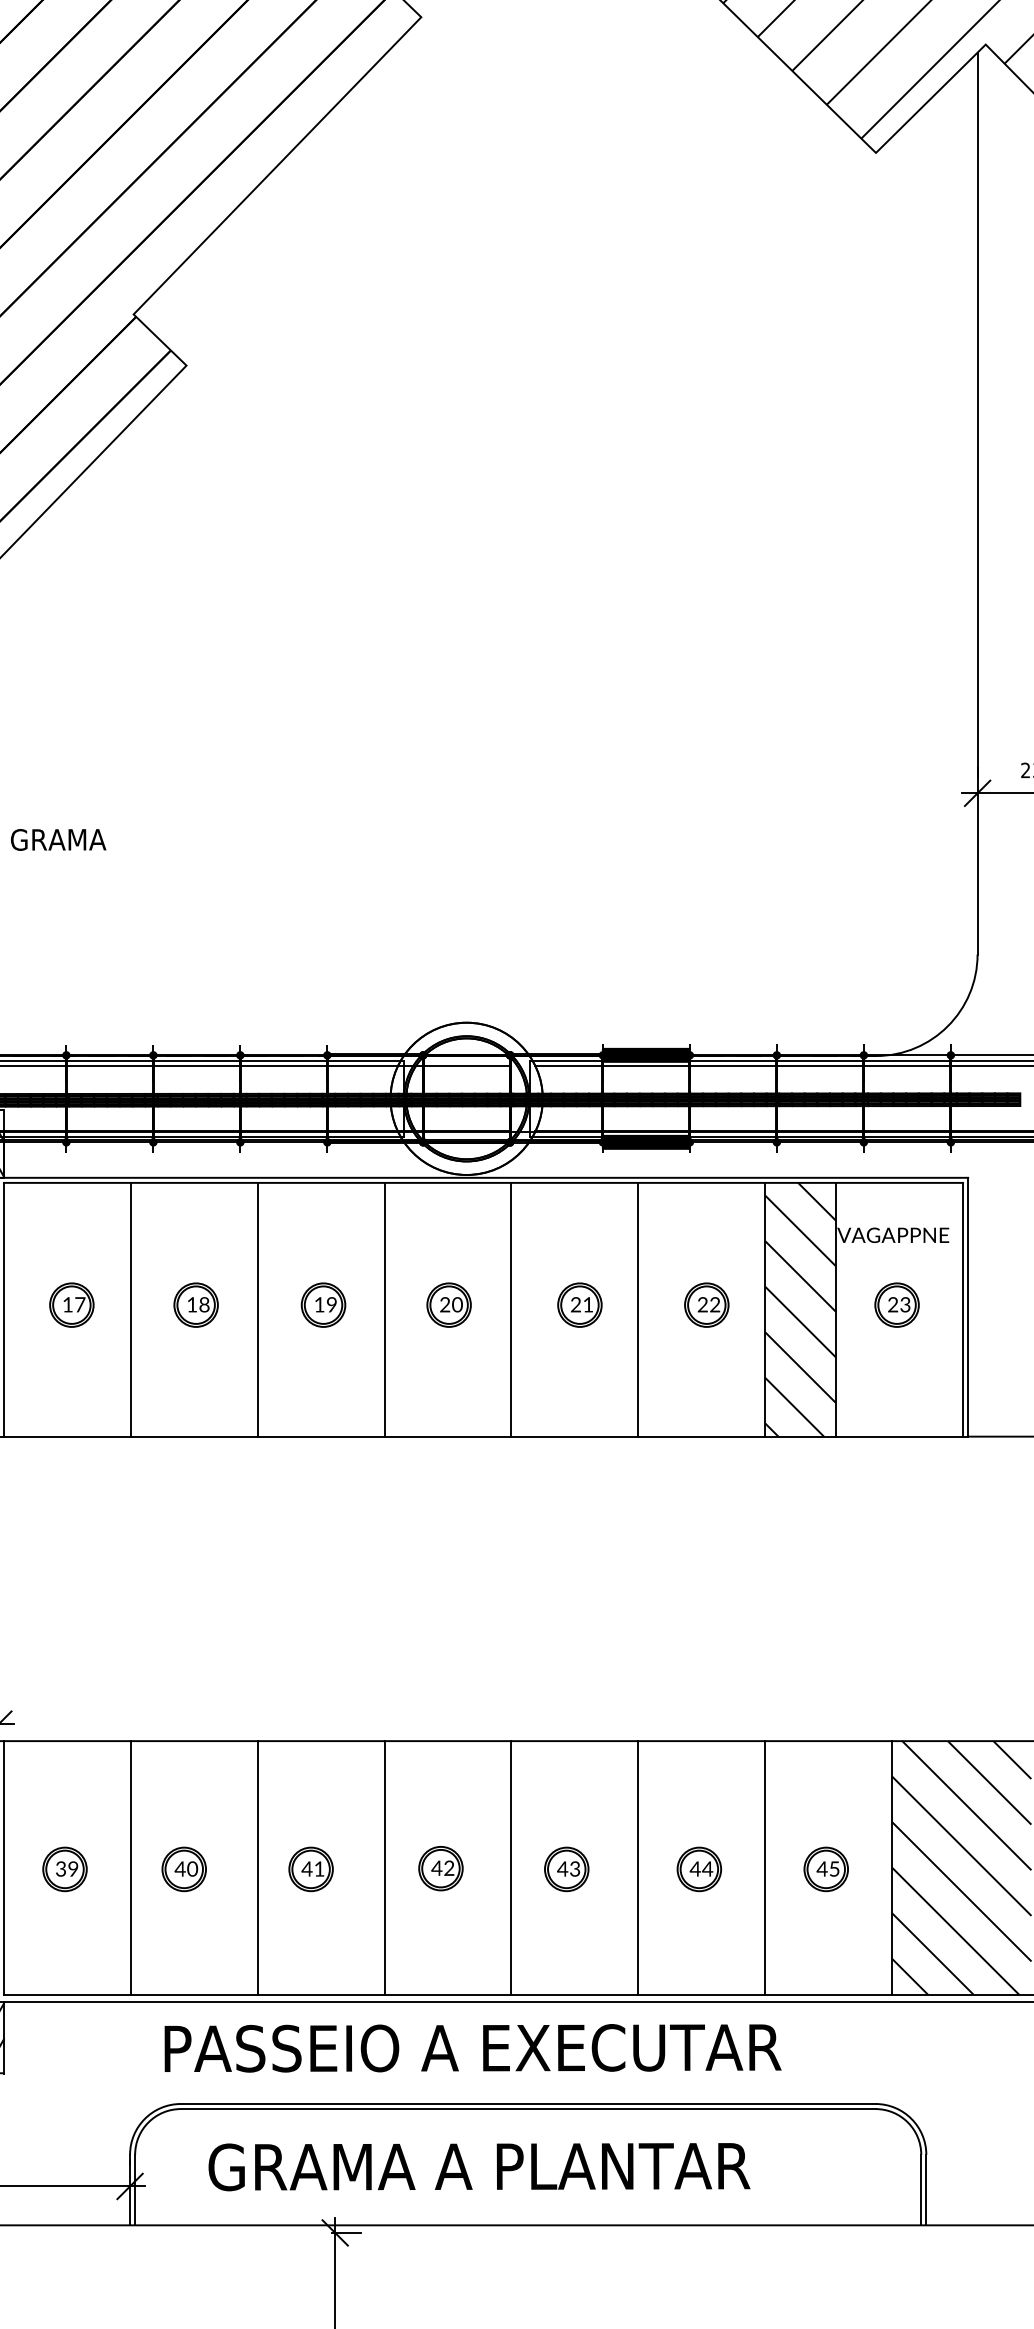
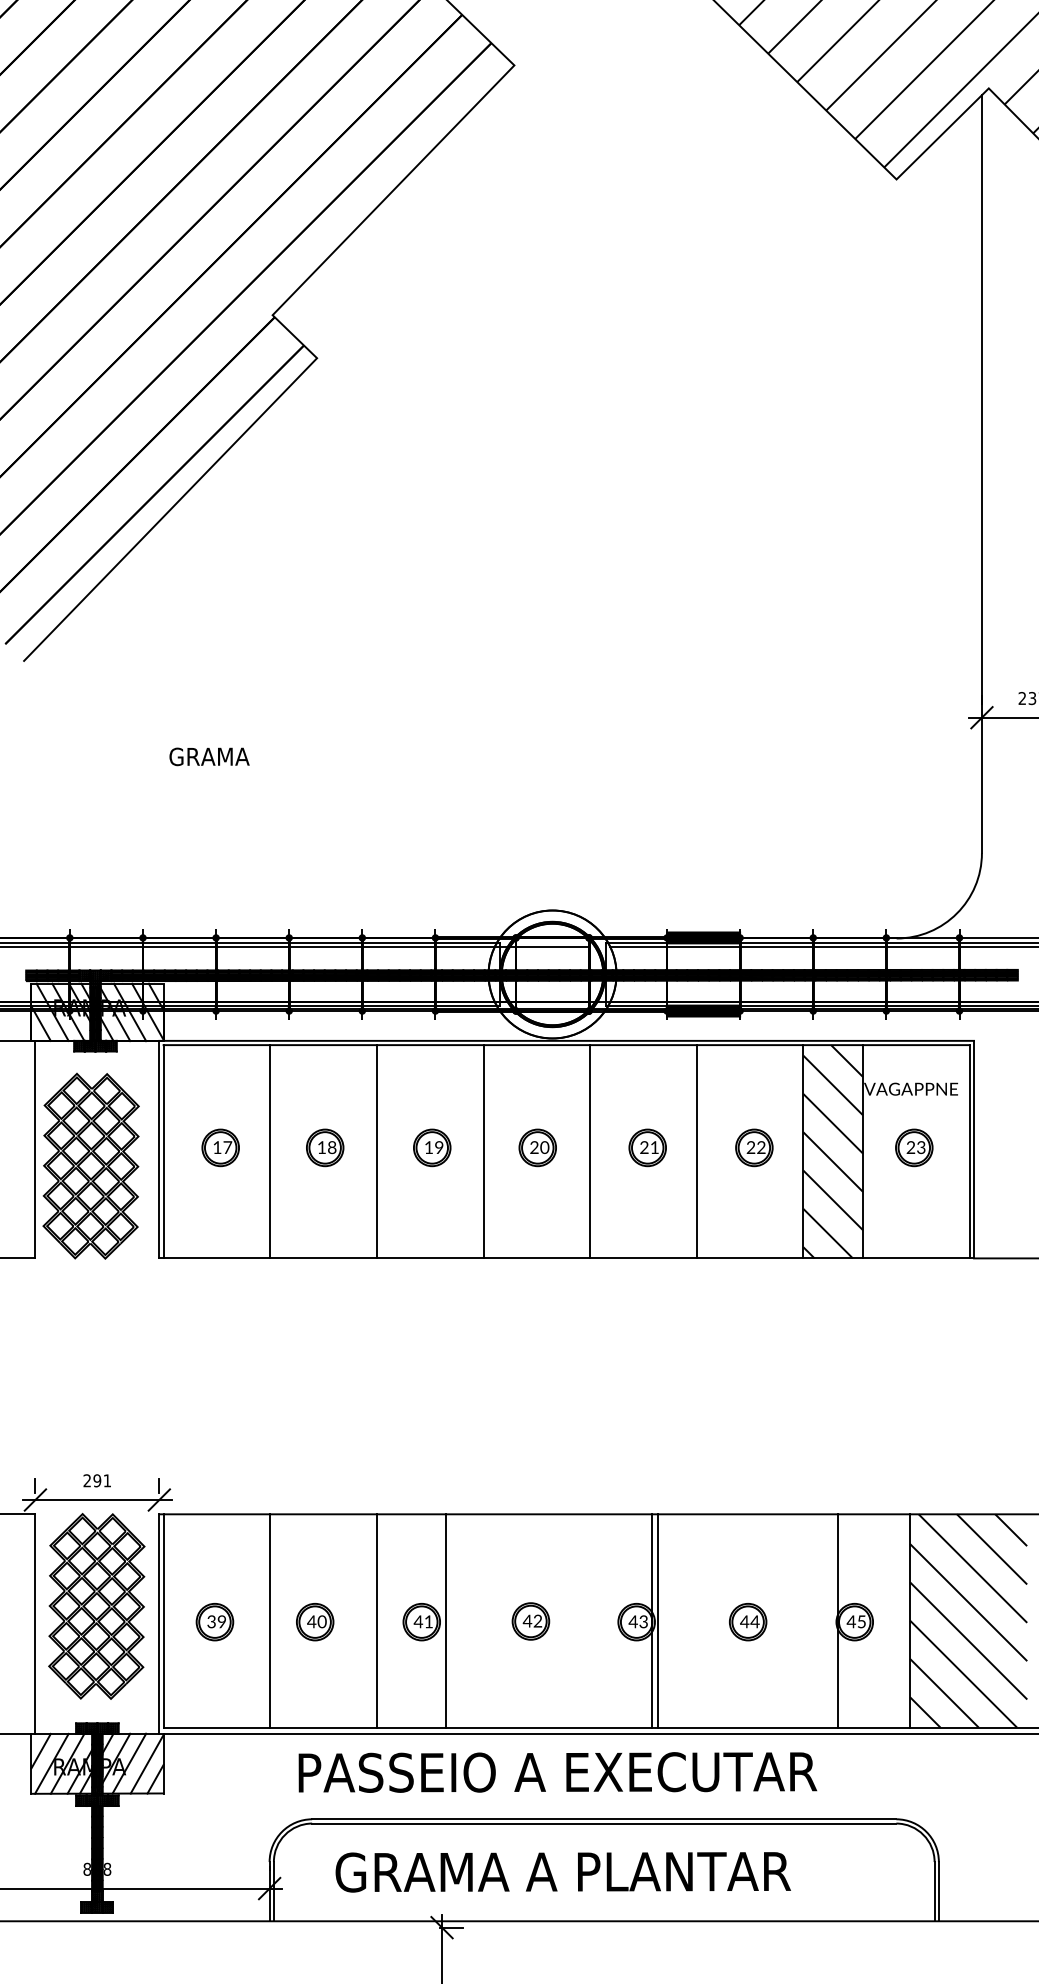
line: (384, 1867) -> (445, 1620), moved
line: (511, 1867) -> (652, 1620), moved
line: (637, 1867) -> (657, 1620), moved
line: (765, 1867) -> (838, 1620), moved

